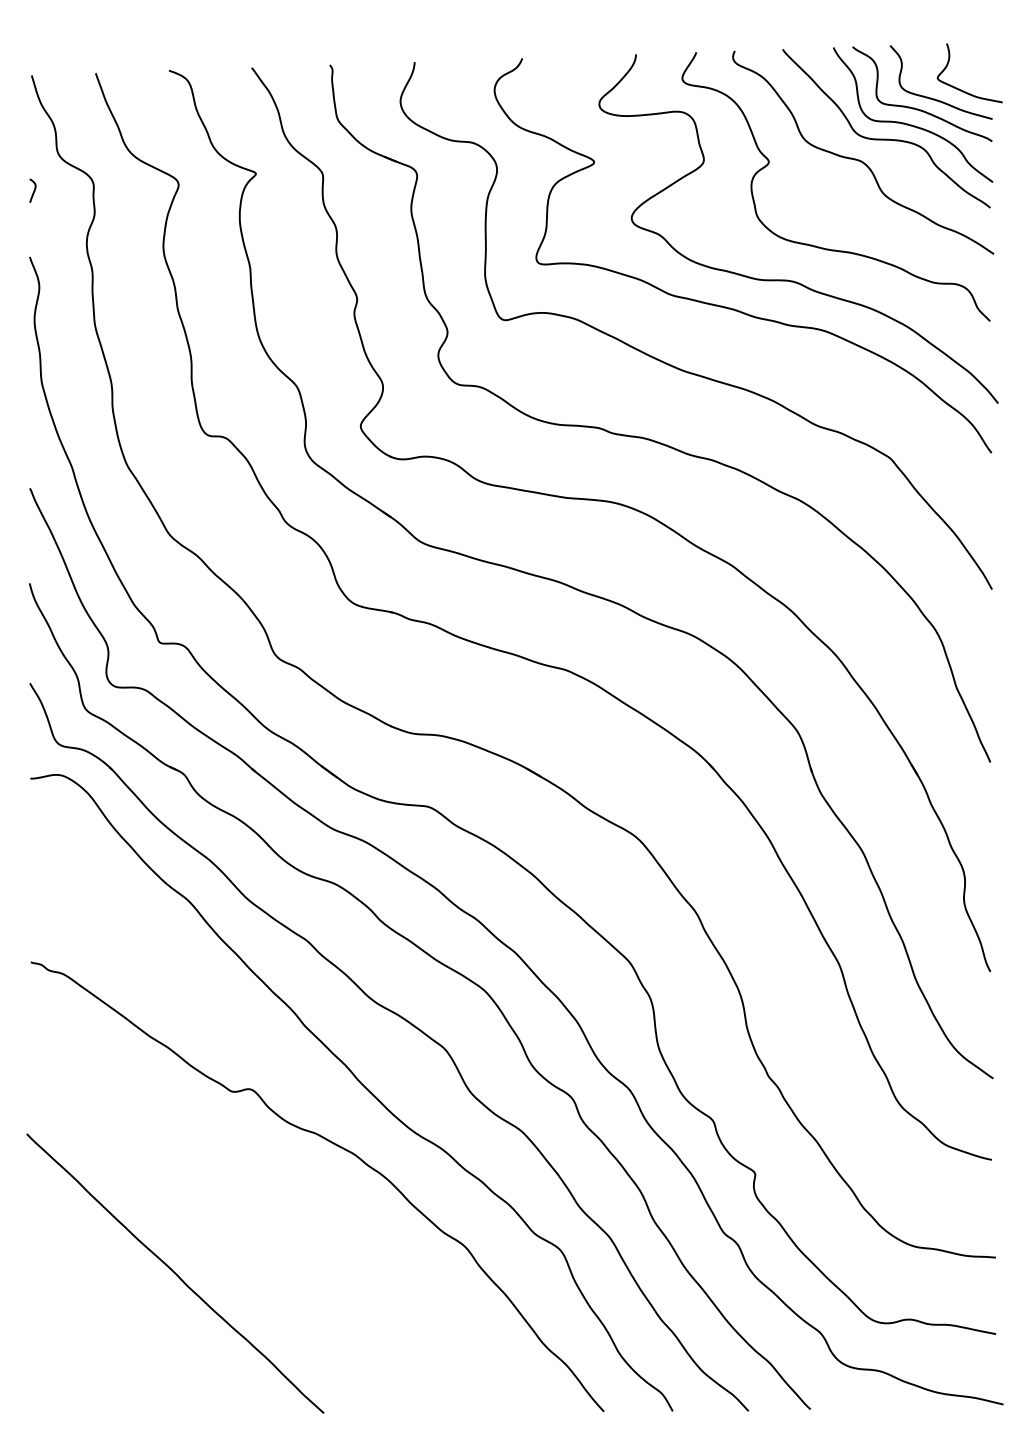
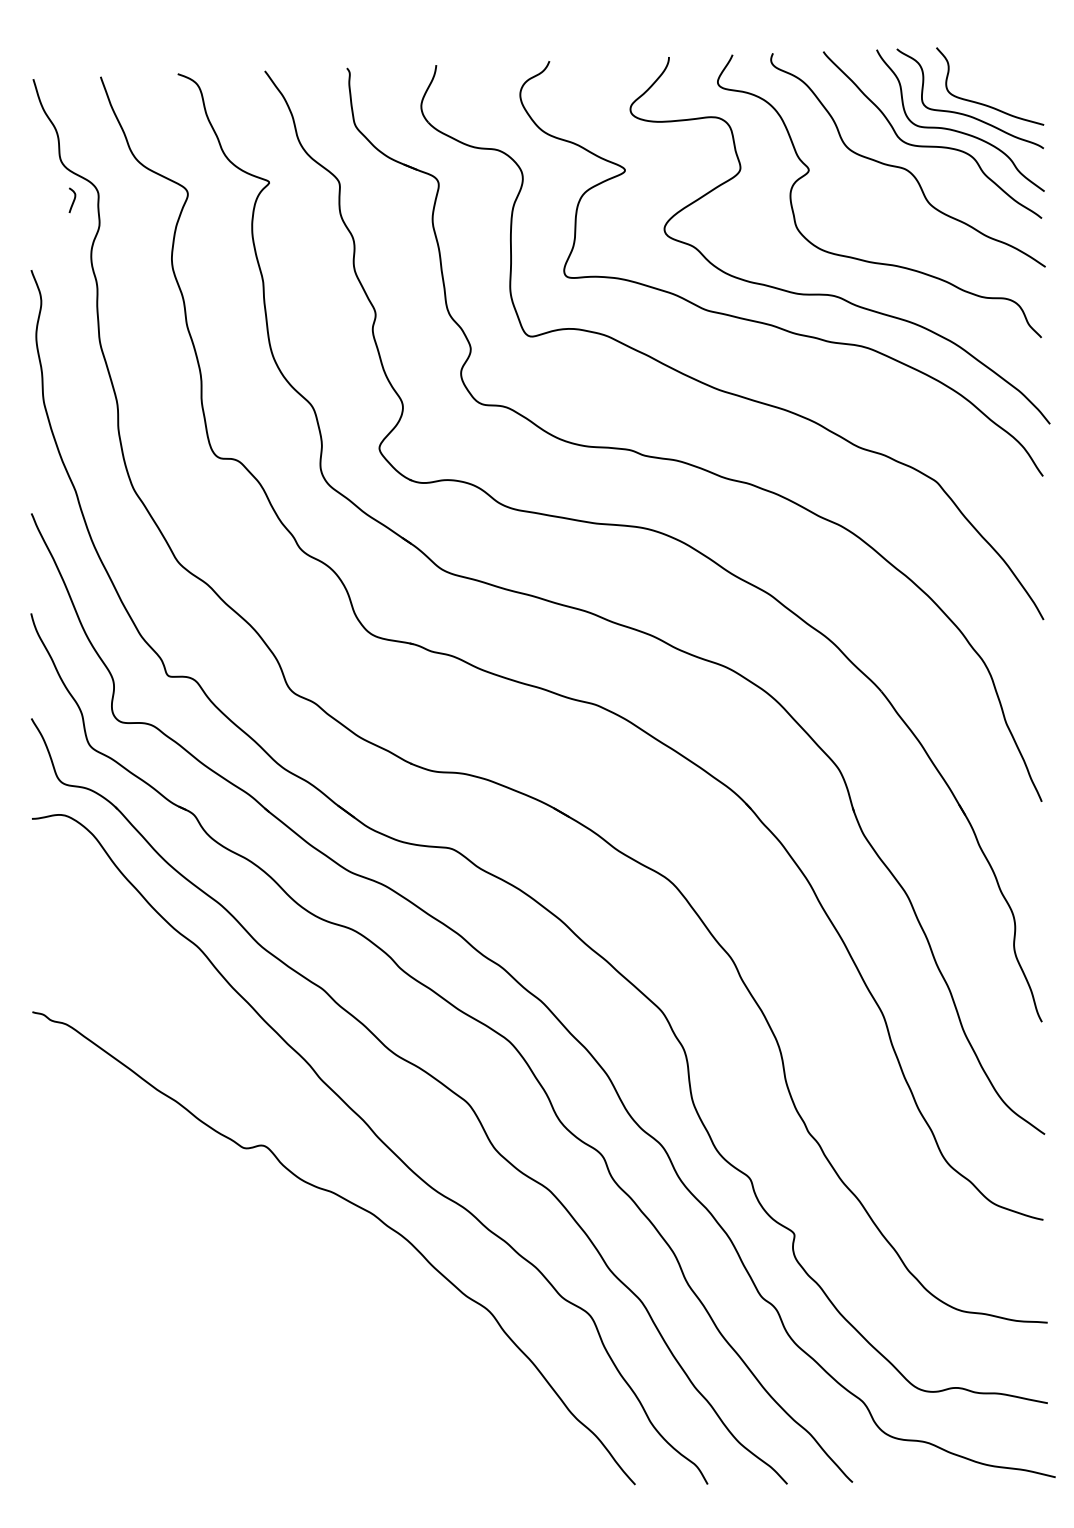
curve: (961, 89) -> (1011, 93), removed
curve: (33, 190) -> (73, 200), moved
curve: (175, 1273) -> (184, 1339), removed

